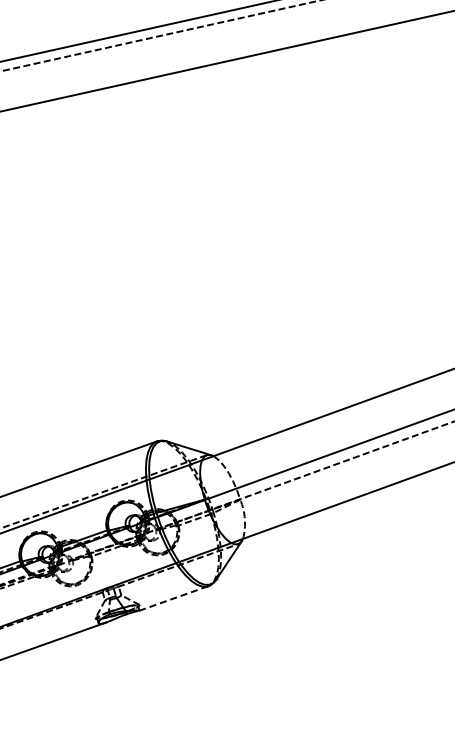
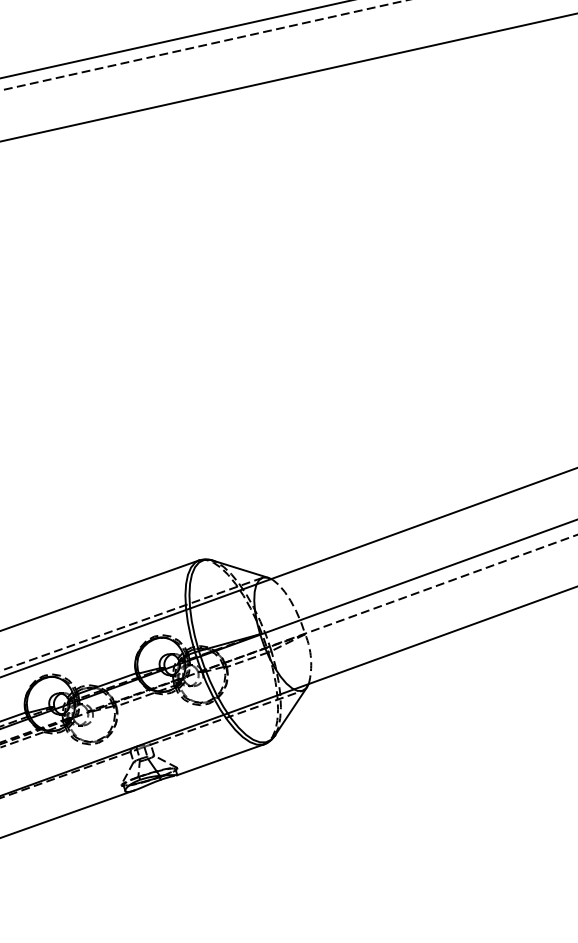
line: (173, 598) -> (220, 759), dashed -> solid

